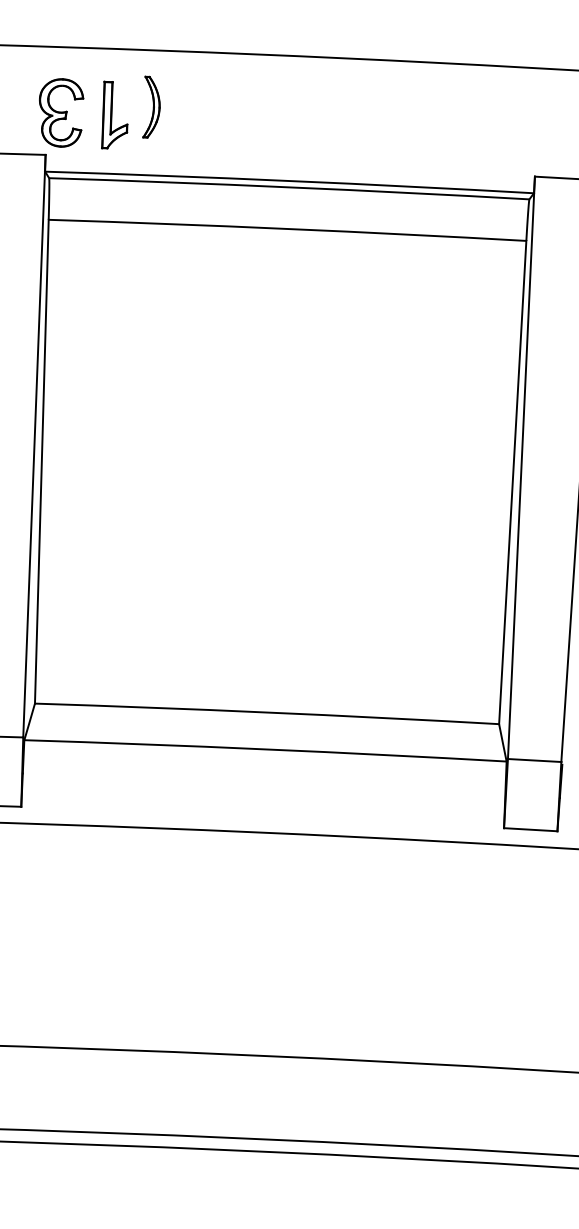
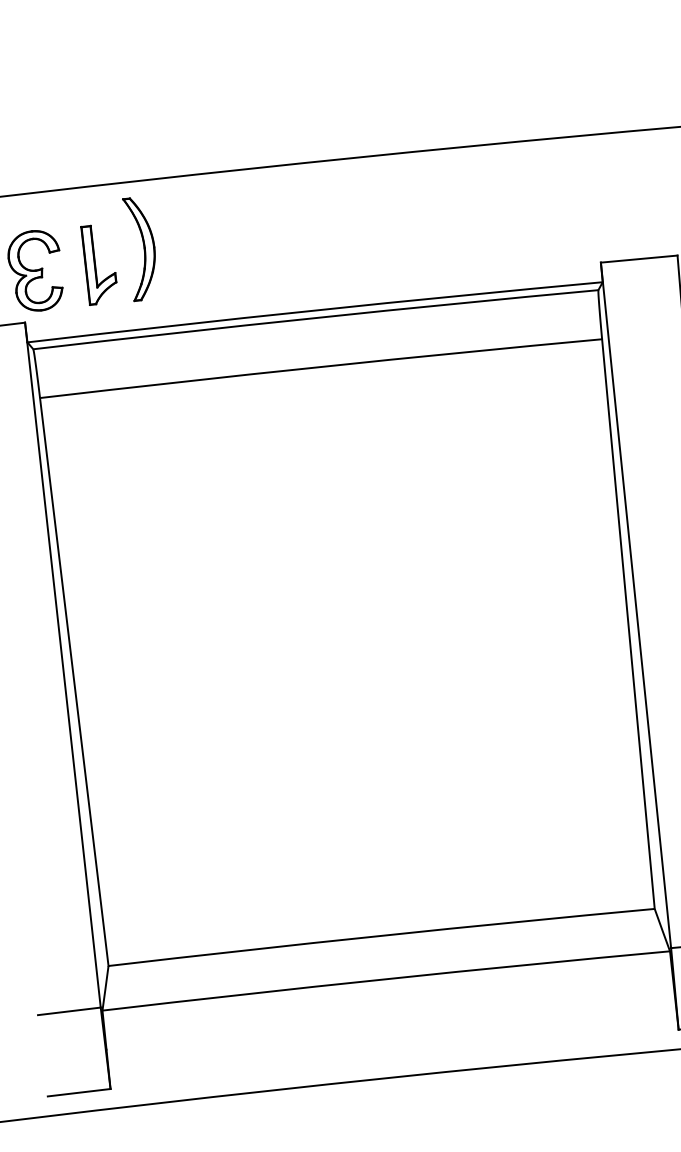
part: (151, 106) -> (140, 247), size x1.43

